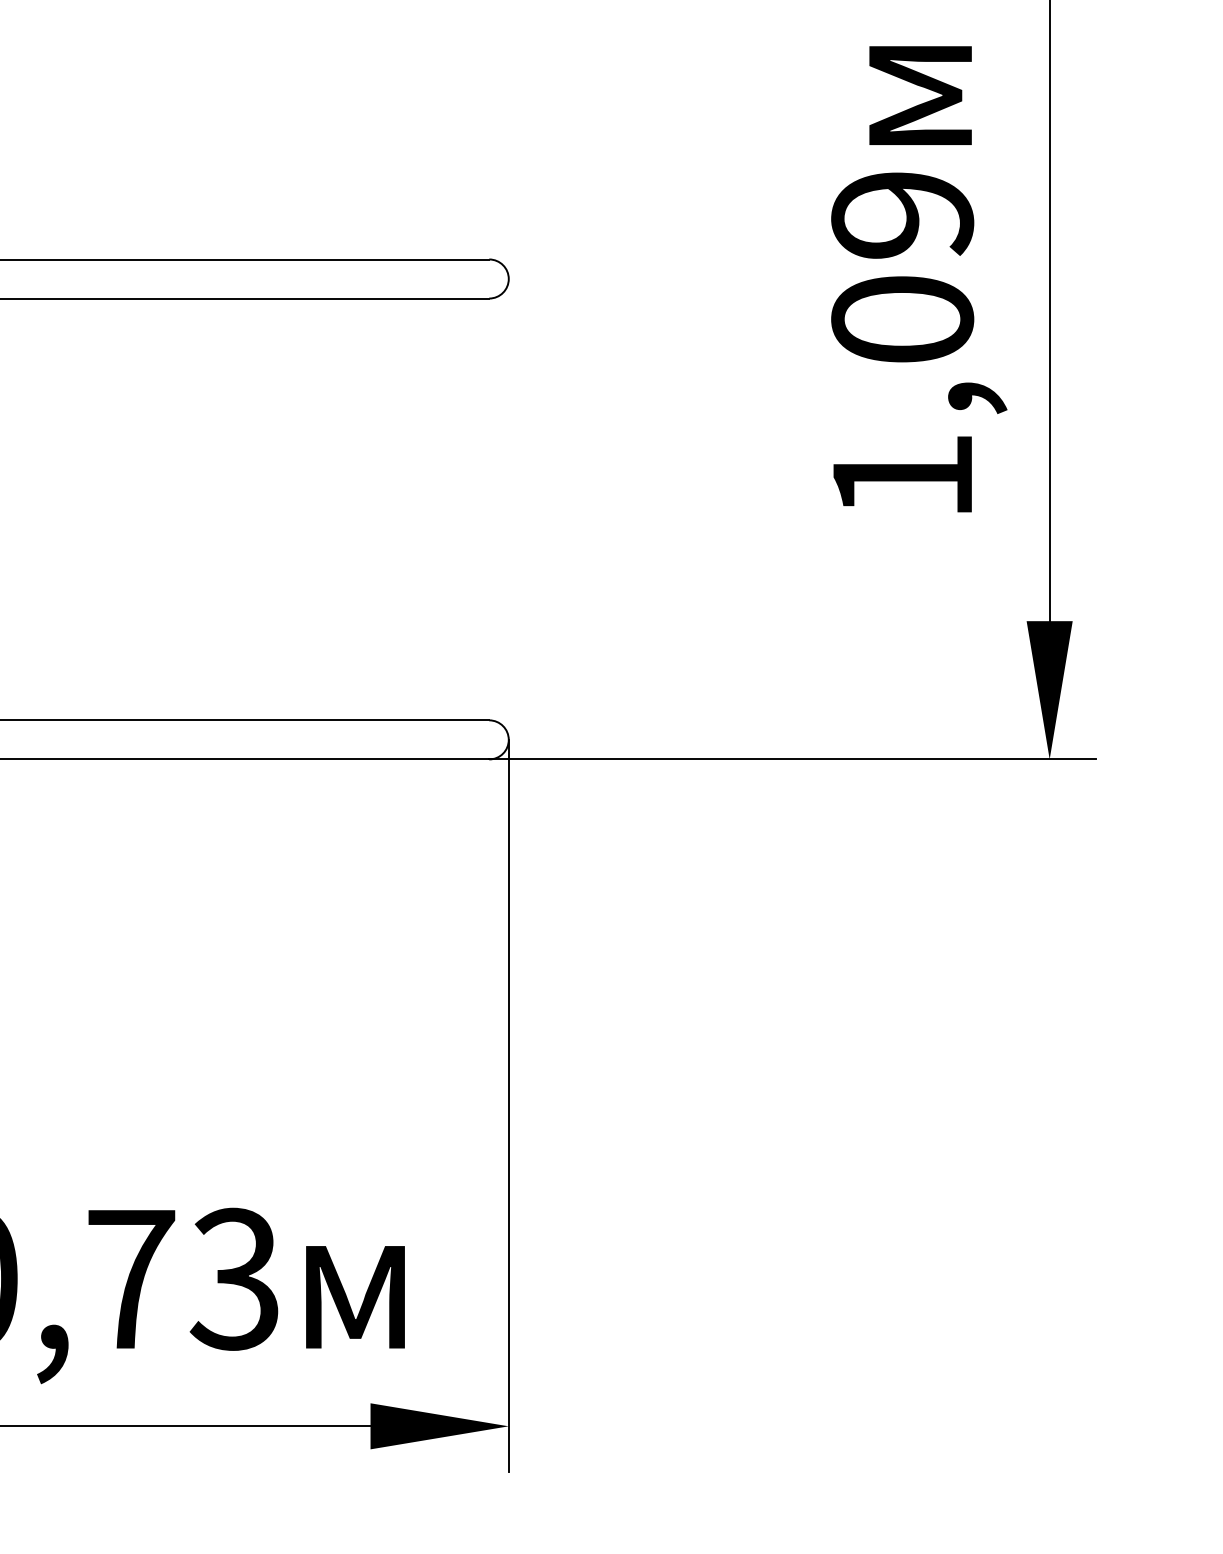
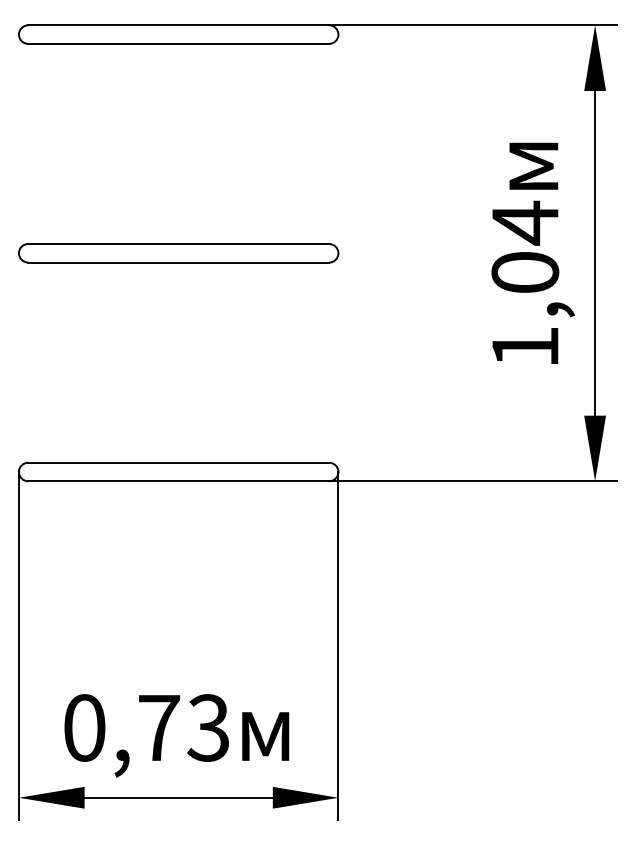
text: (902, 214) -> (525, 222), 1,09 -> 1,04

